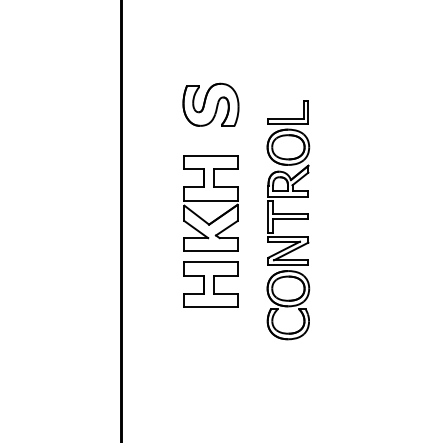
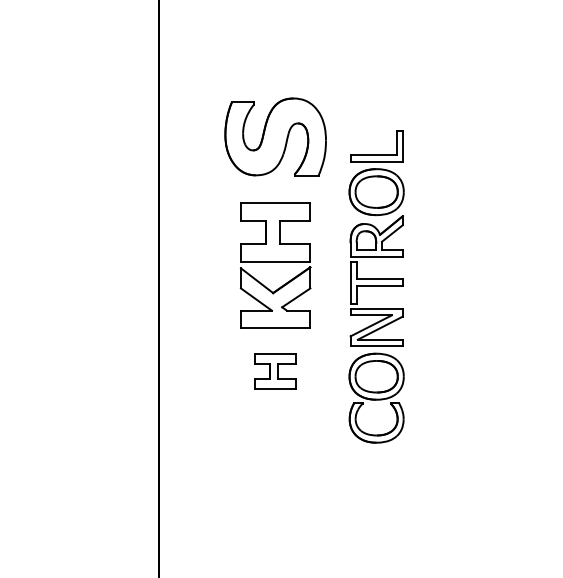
part: (210, 104) -> (274, 136), size x1.4
part: (210, 284) -> (274, 371), size x0.6

